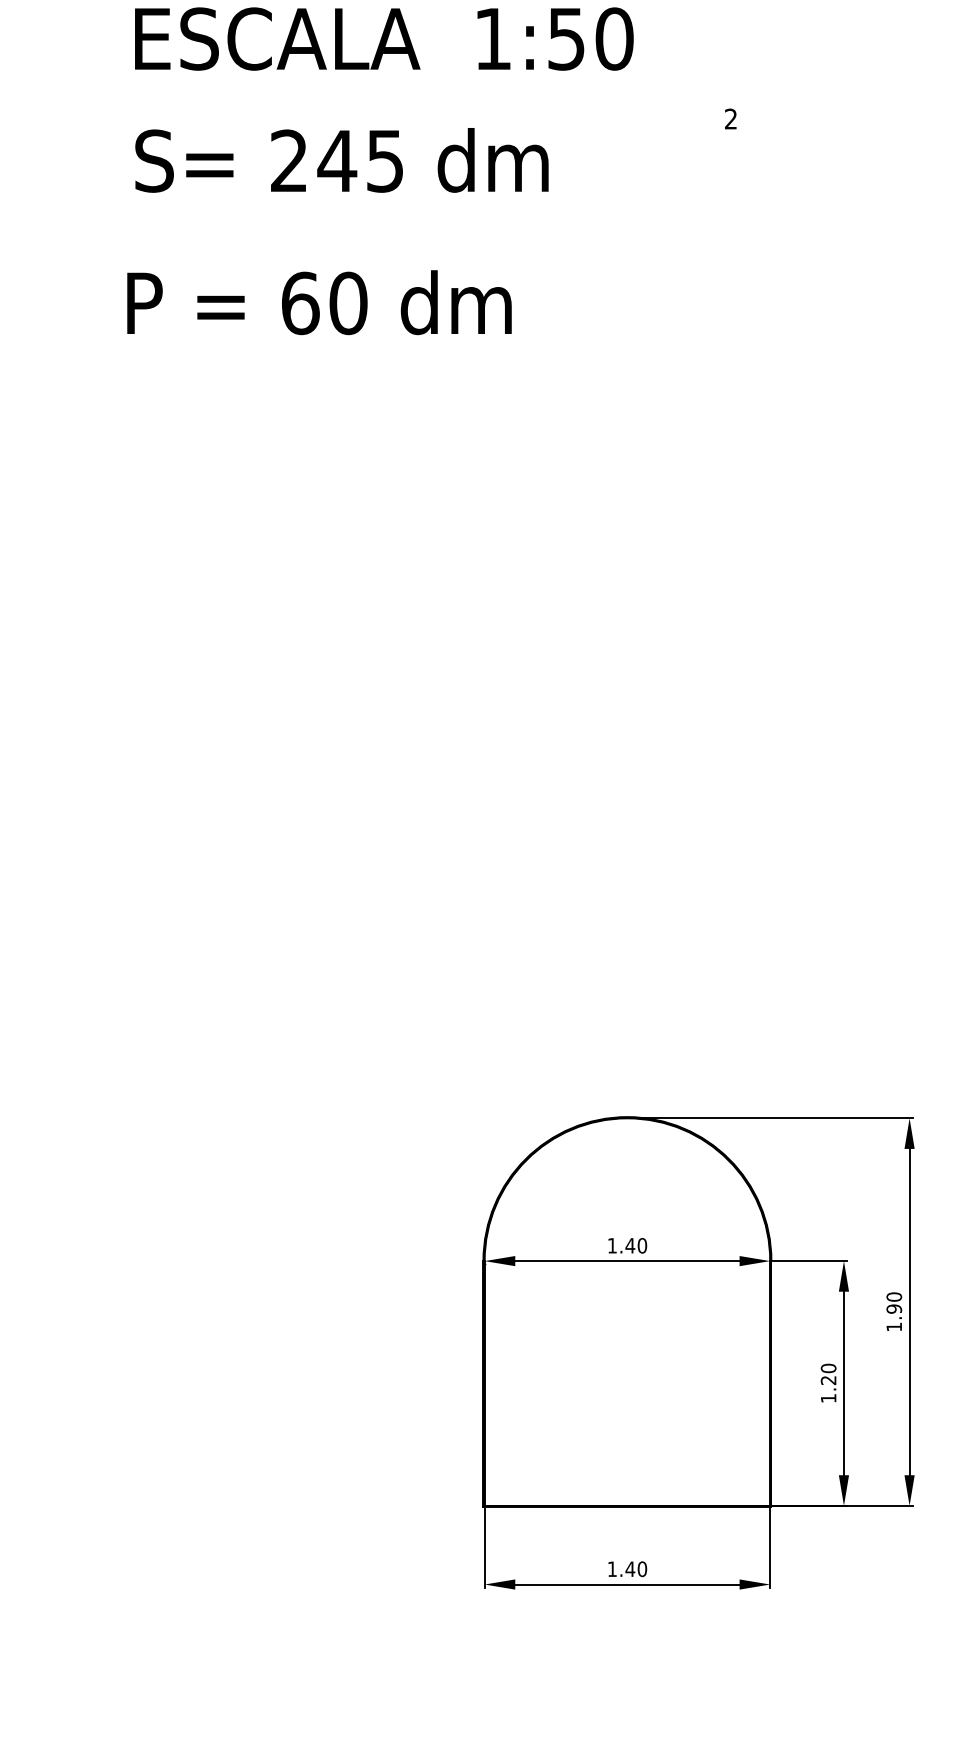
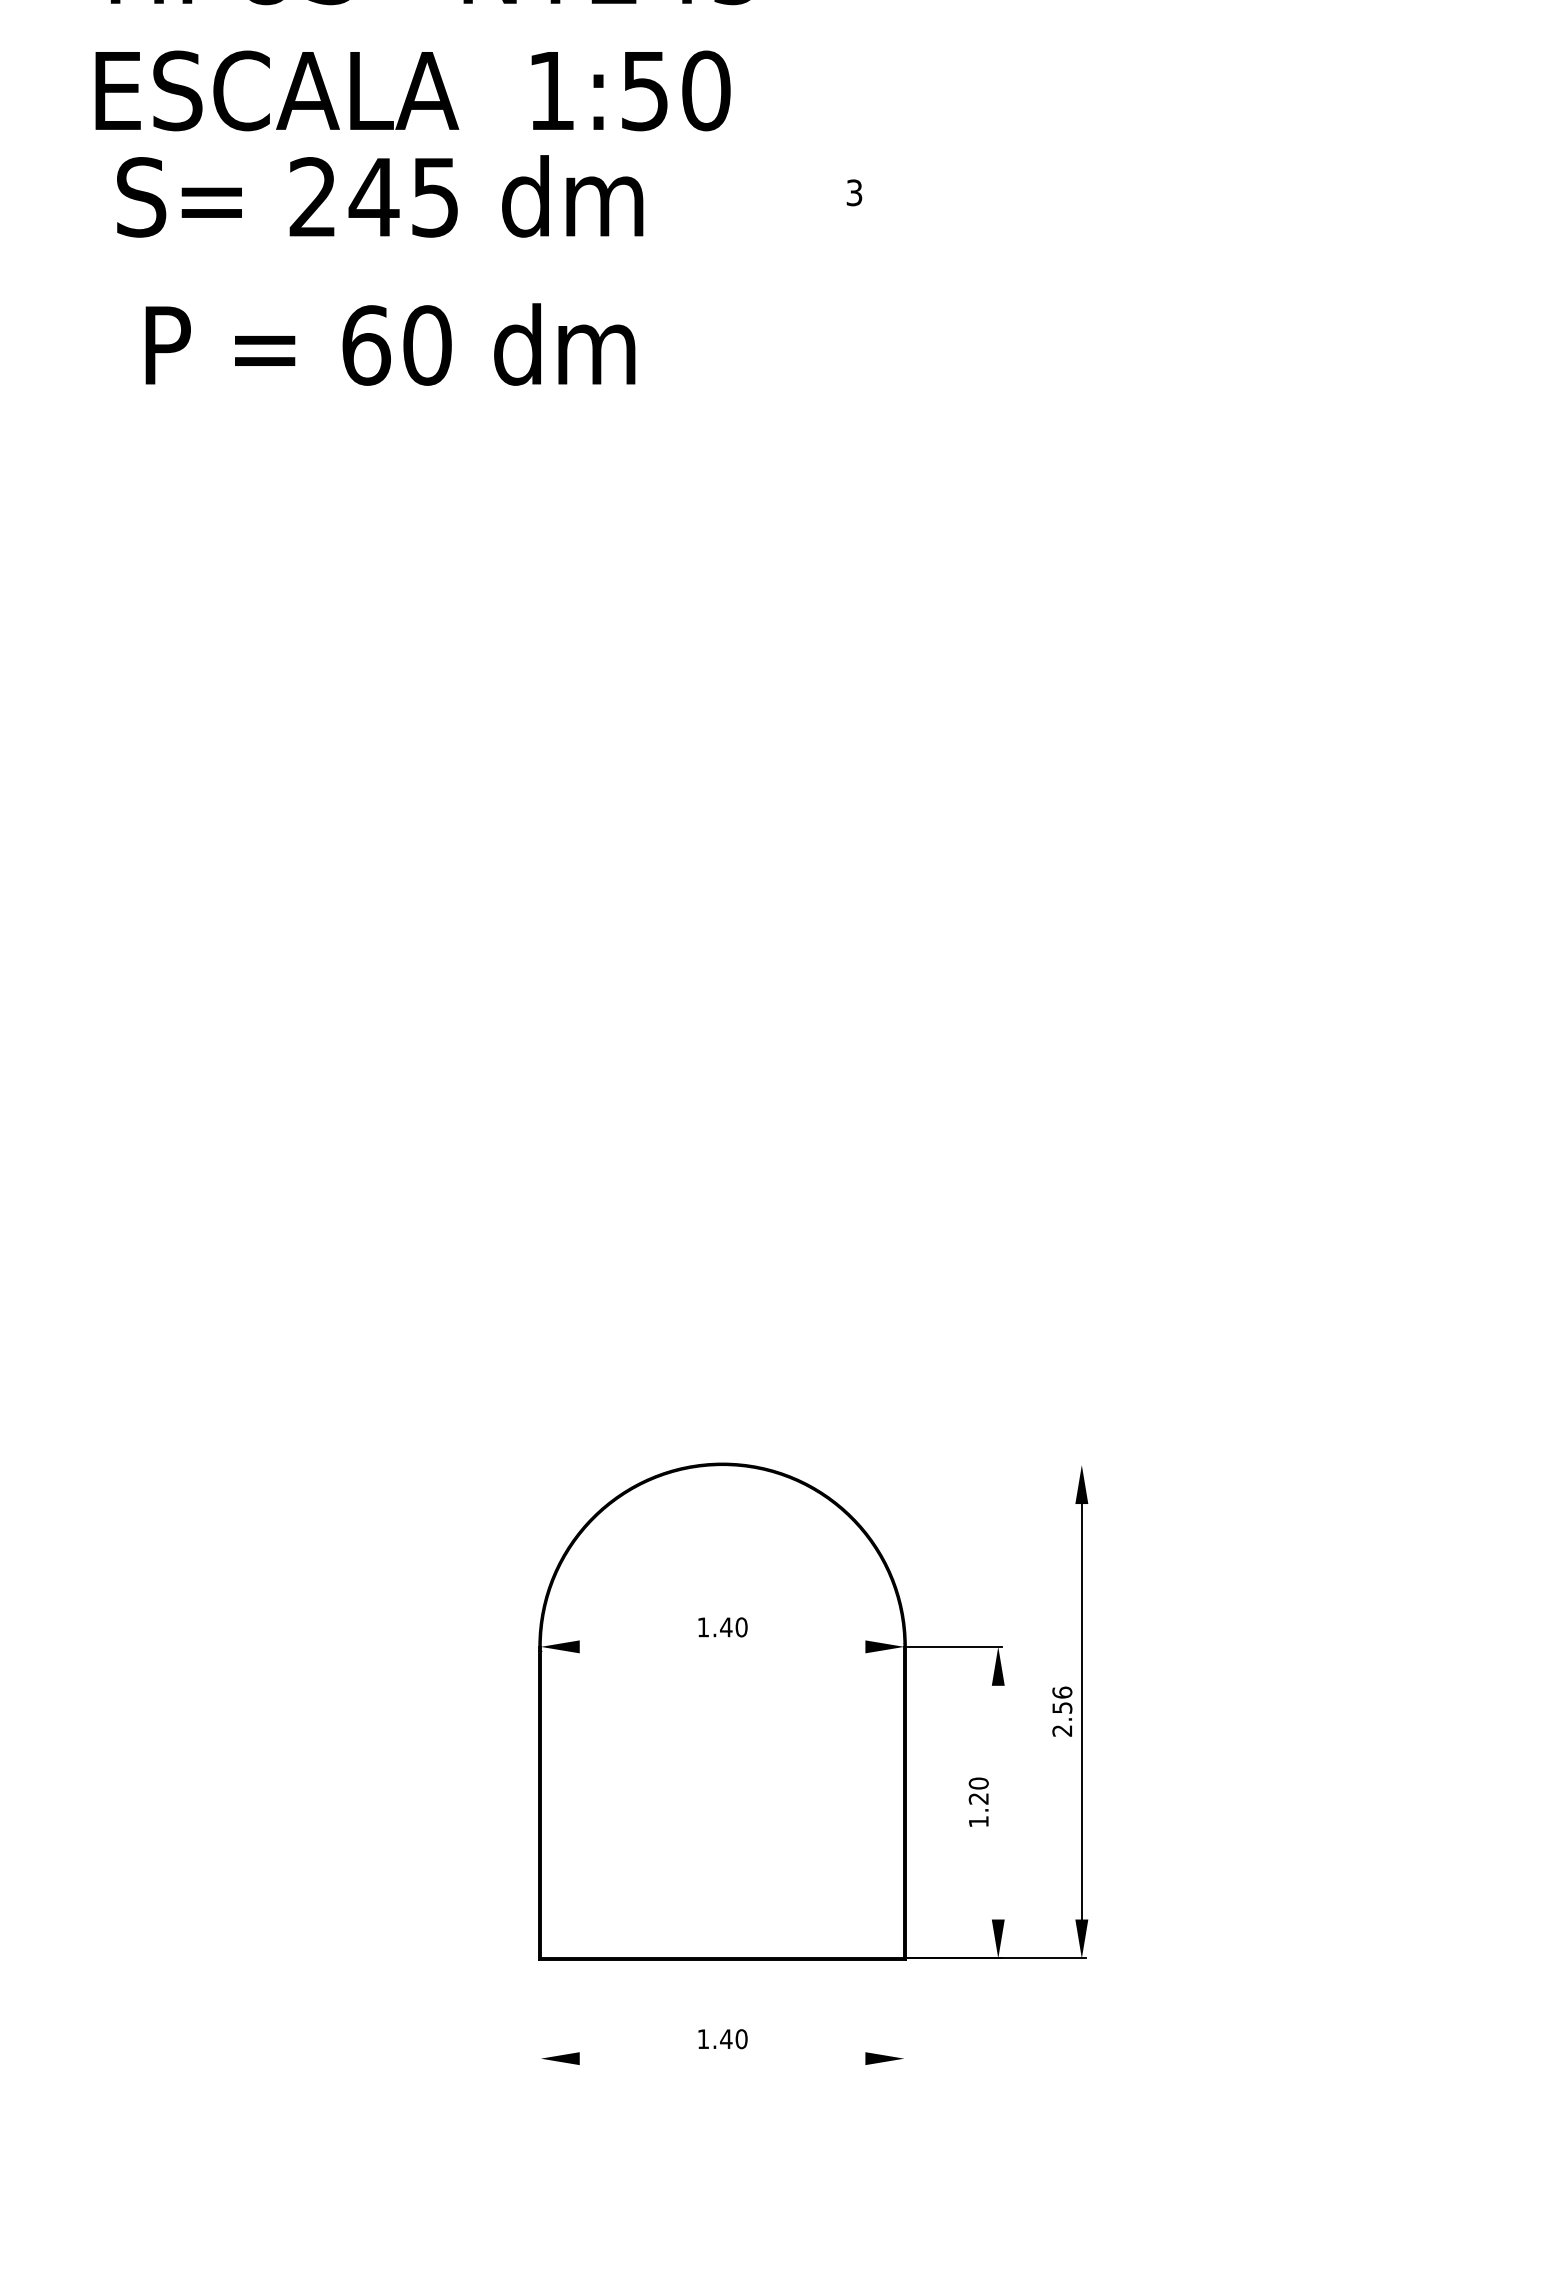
text: (731, 118) -> (854, 192), 2 -> 3
text: (342, 160) -> (380, 196), moved
text: (319, 302) -> (390, 344), moved
line: (771, 1118) -> (905, 1465), removed
line: (627, 1260) -> (722, 1646), removed
text: (894, 1311) -> (1062, 1711), 1.90 -> 2.56
line: (844, 1383) -> (998, 1802), removed
line: (484, 1548) -> (540, 2012), removed
line: (770, 1548) -> (904, 2012), removed
line: (627, 1584) -> (722, 2058), removed

